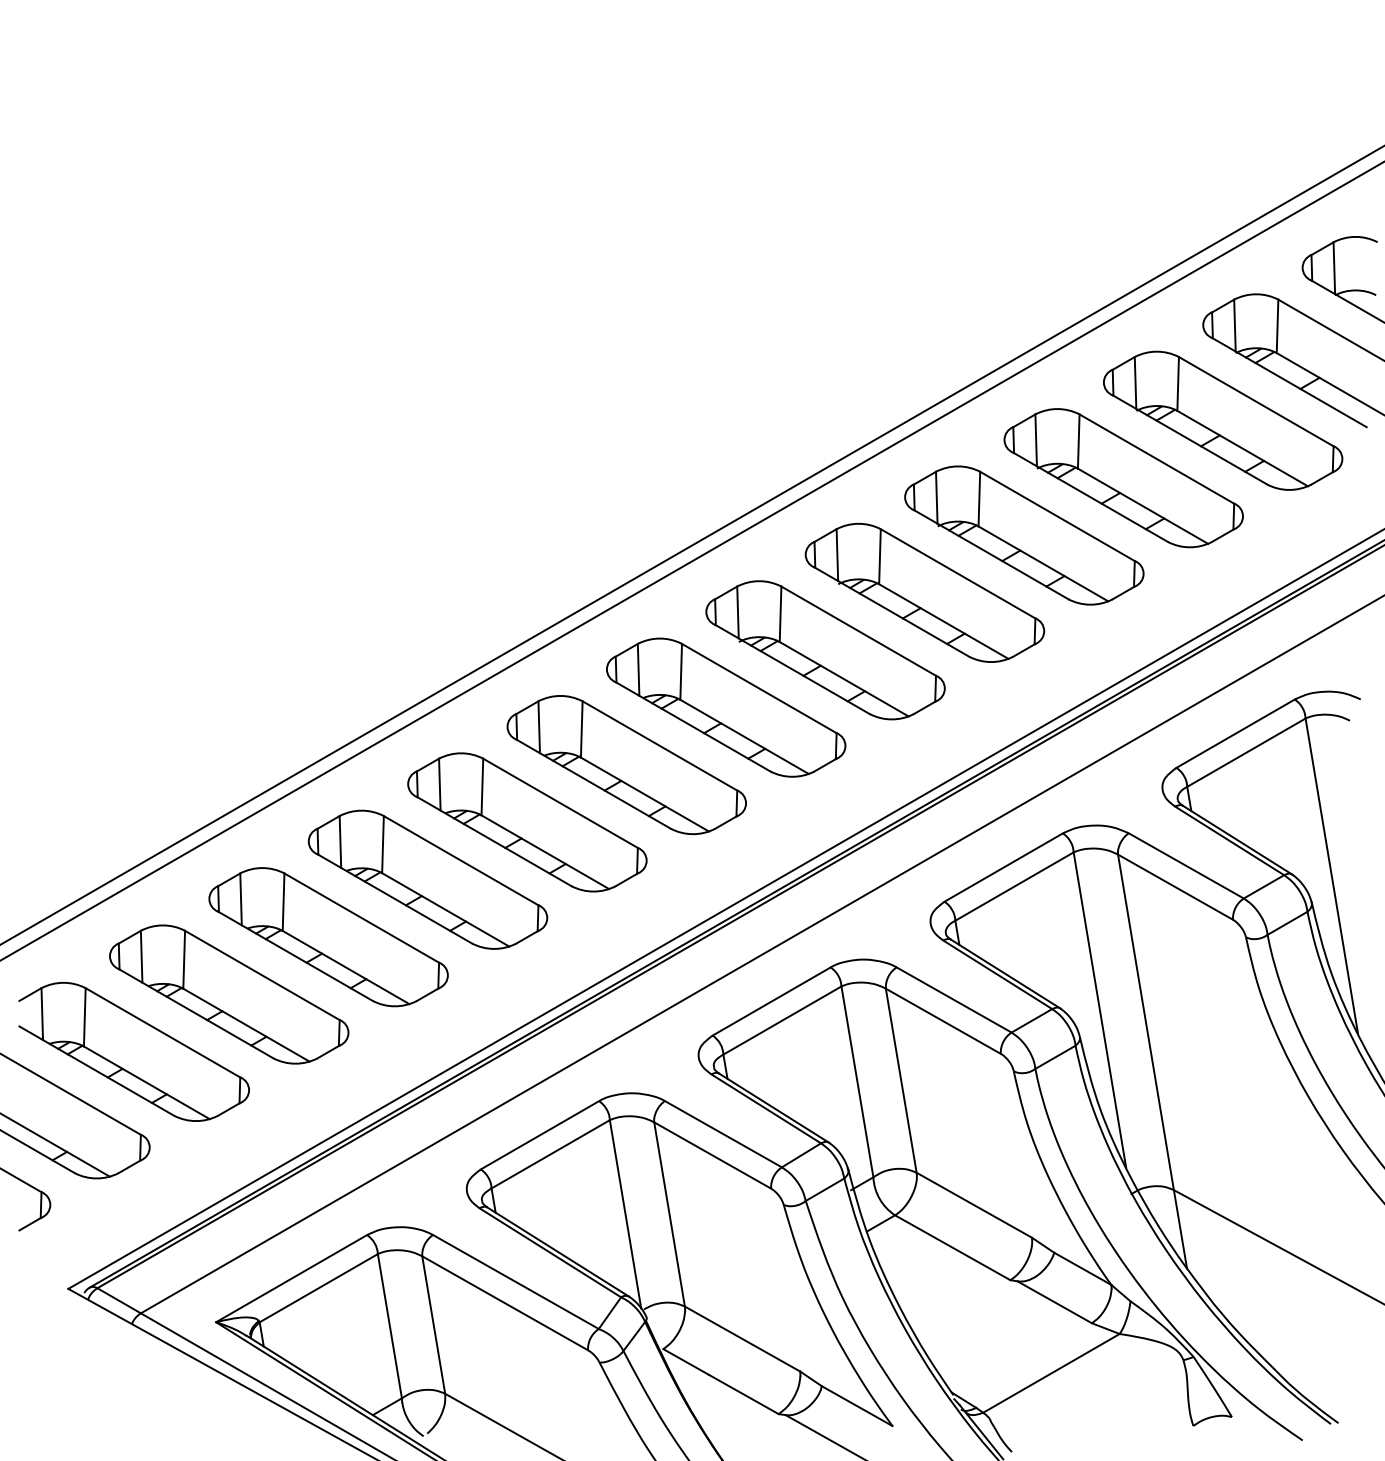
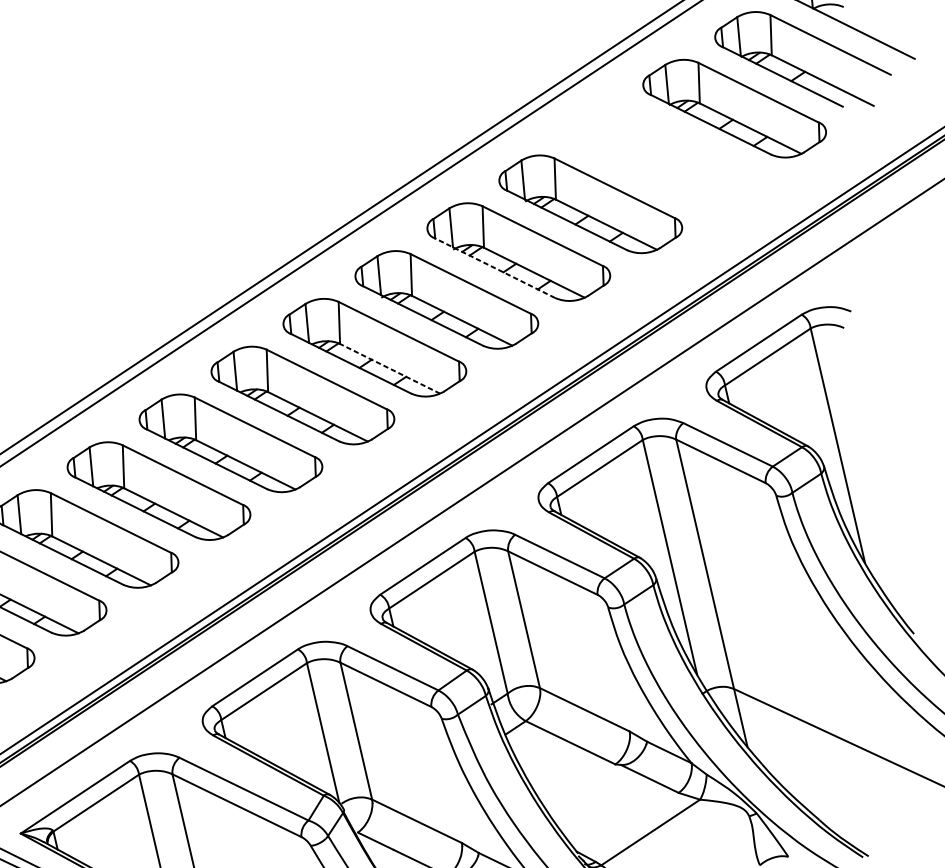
part: (1123, 478) -> (662, 156), removed
line: (891, 611) -> (494, 267), solid -> dashed
line: (744, 736) -> (390, 368), solid -> dashed

